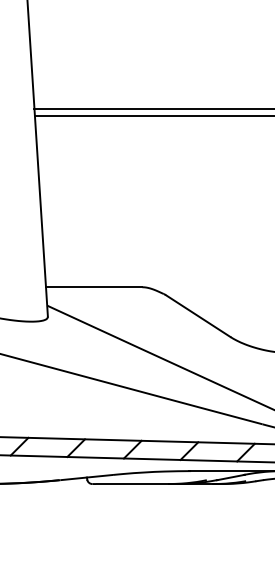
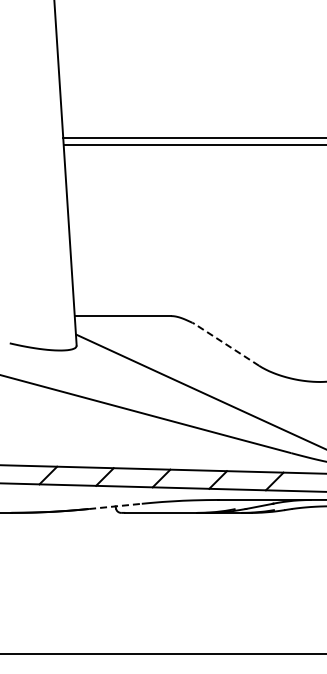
line: (197, 315) -> (226, 344), solid -> dashed
line: (86, 477) -> (115, 506), solid -> dashed

